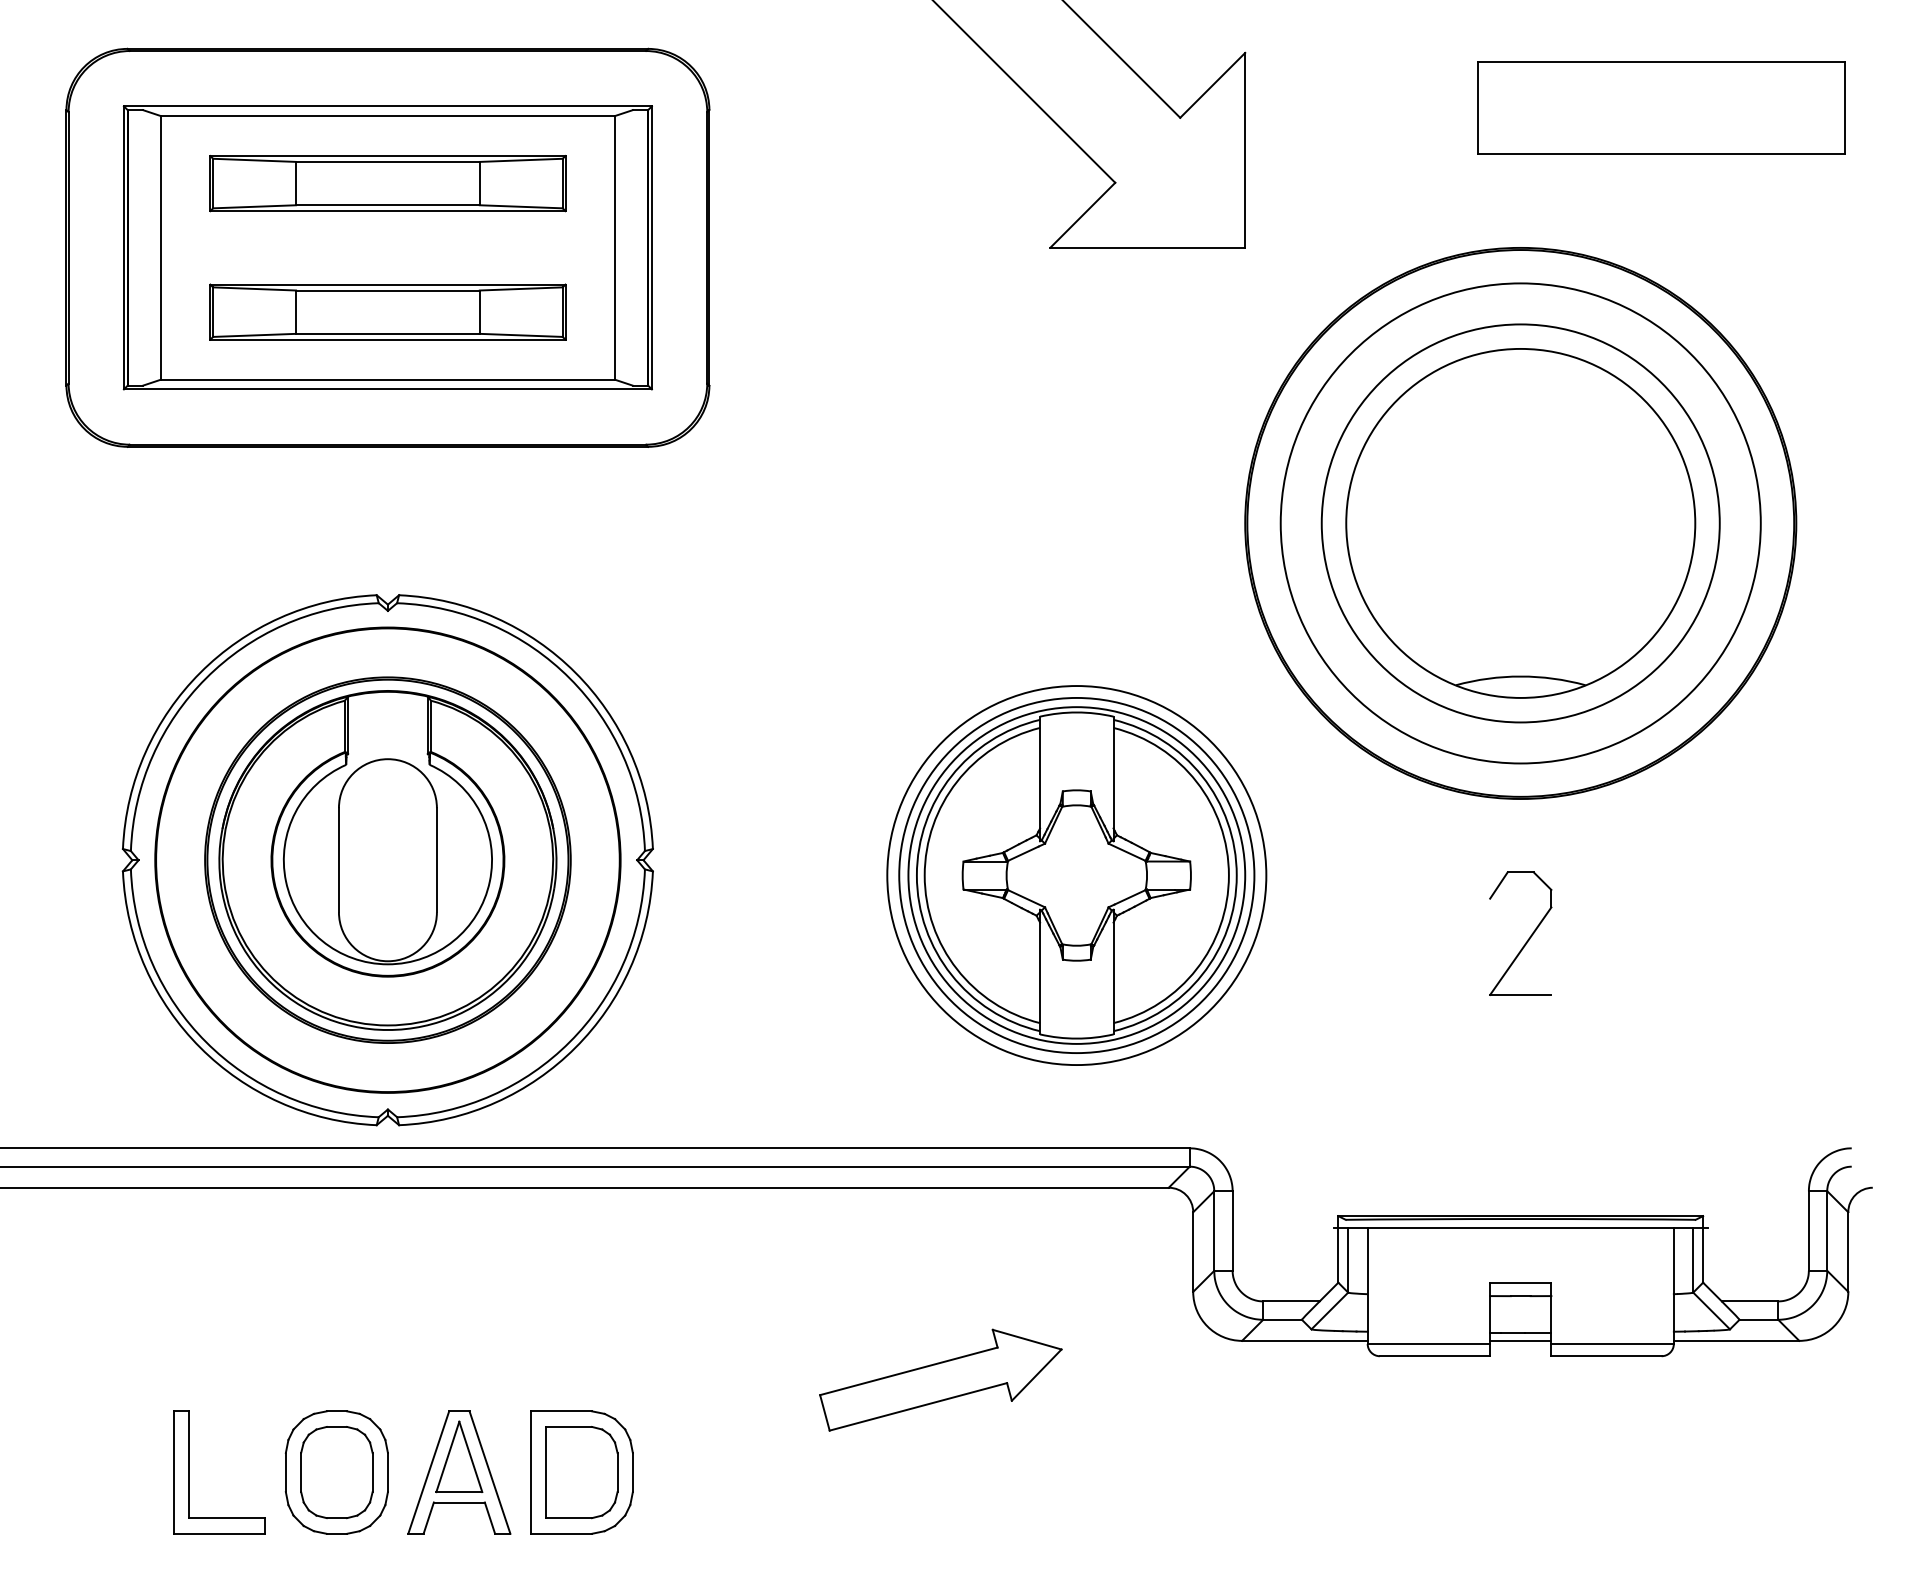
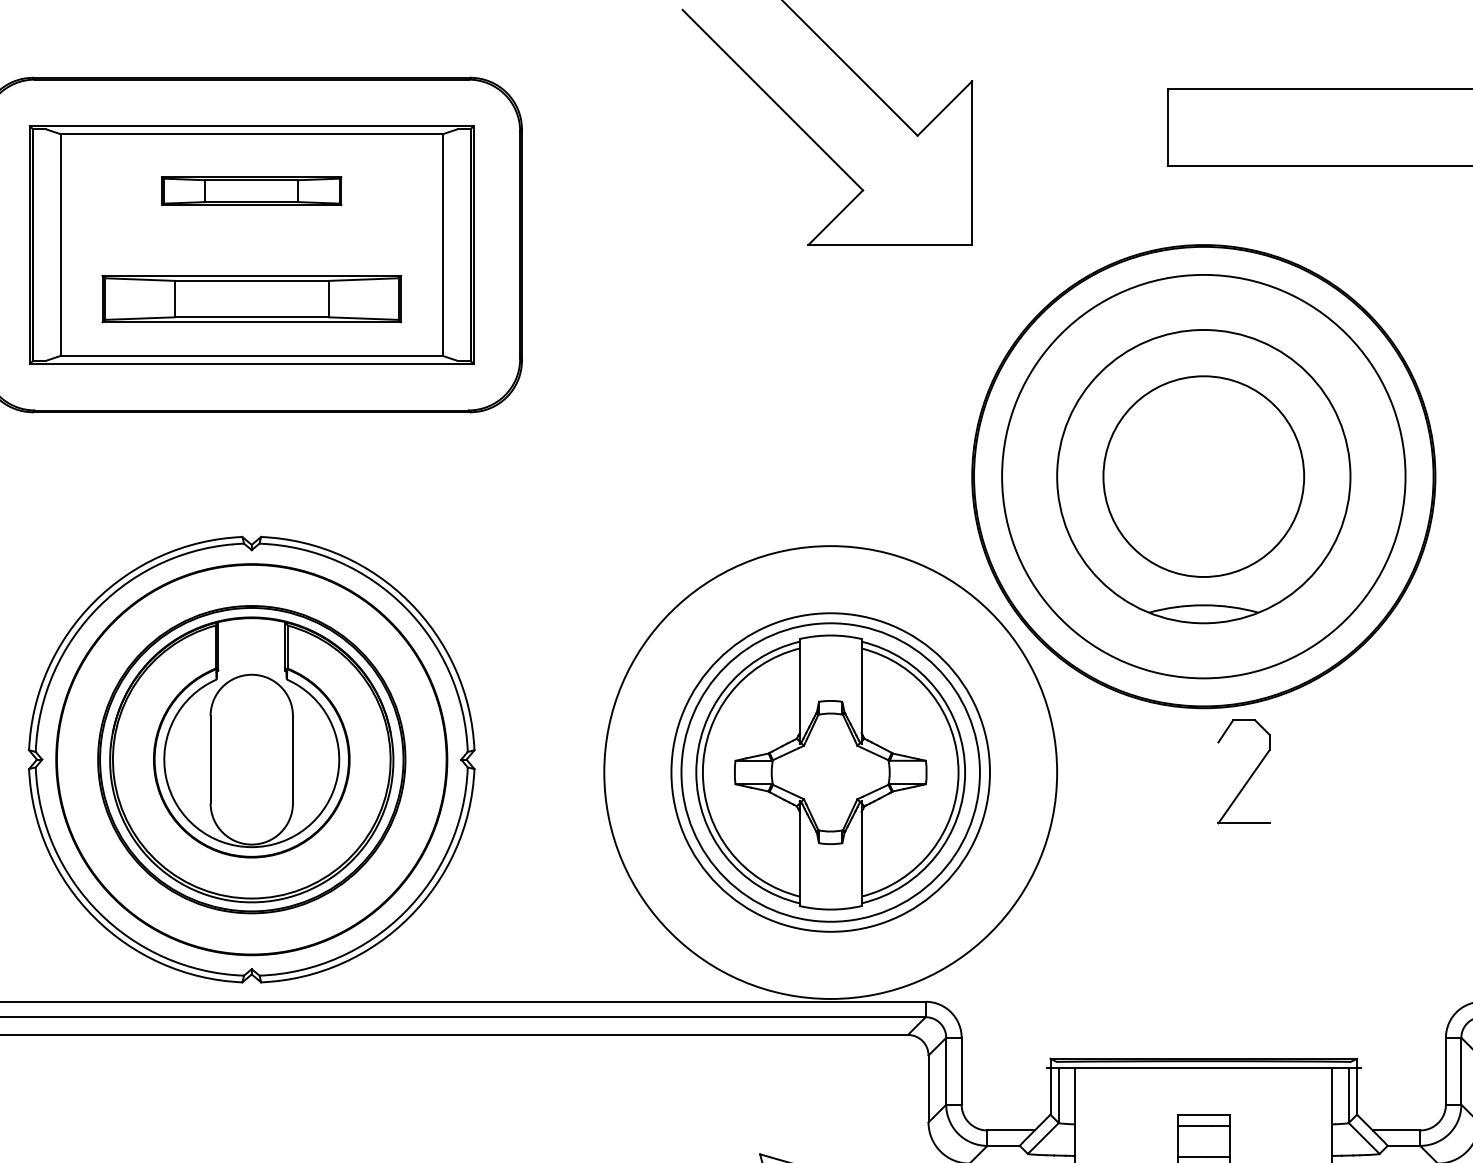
part: (387, 183) -> (251, 190), size x0.6
circle: (1520, 523) -> (1203, 476), size x0.6
circle: (1076, 875) -> (830, 772), size x1.6
part: (1527, 939) -> (1249, 776), moved

